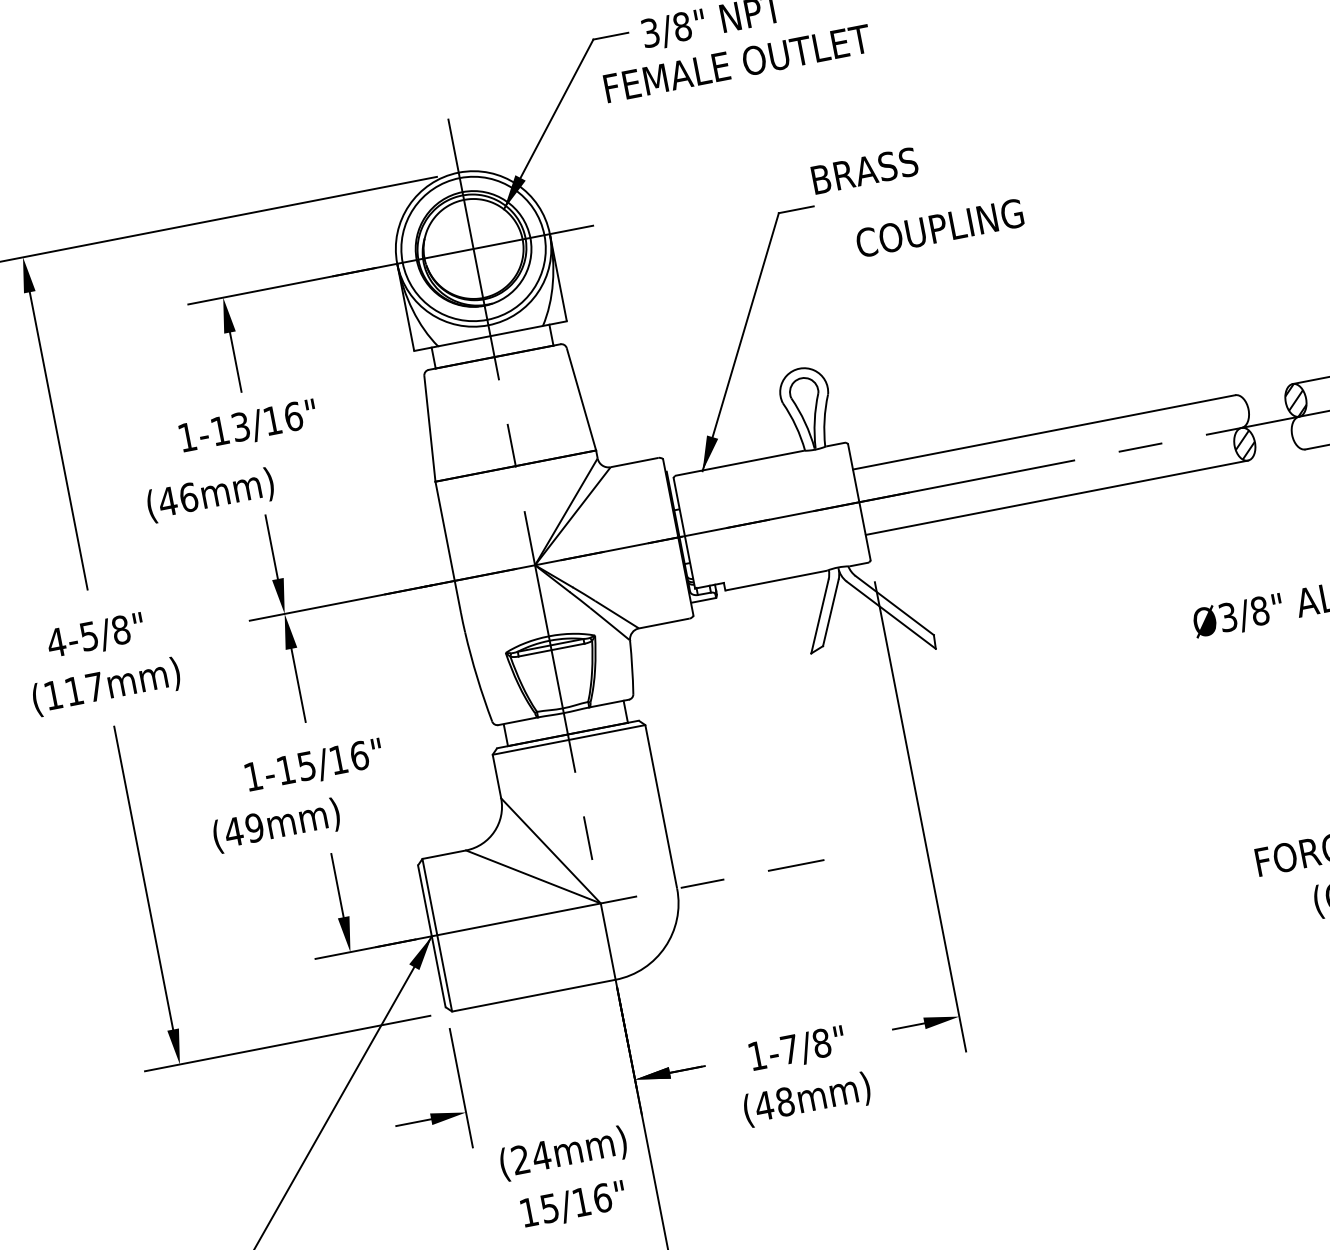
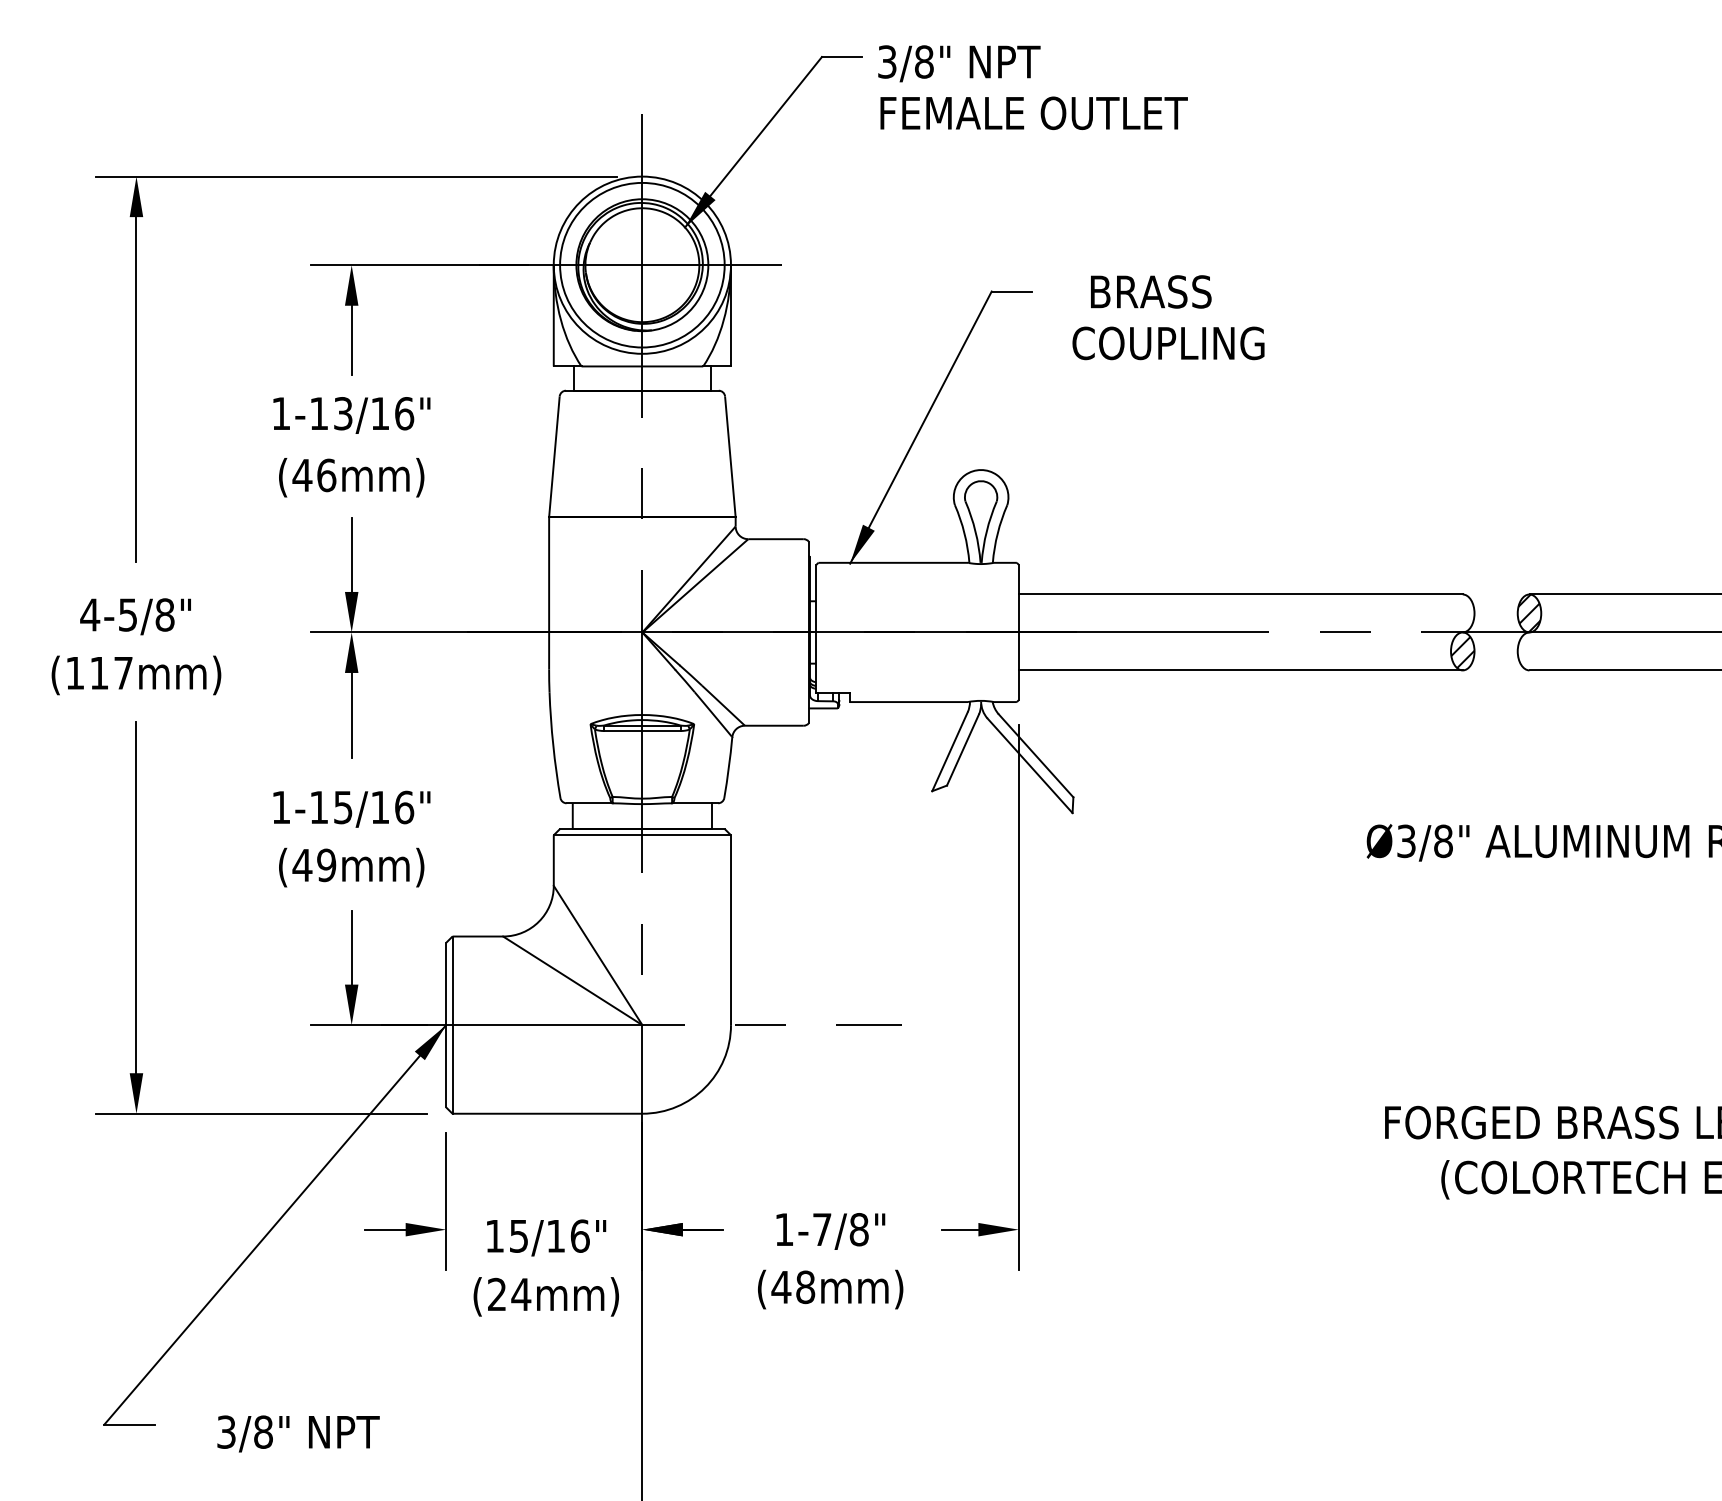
text: (736, 63) -> (1033, 112), moved
text: (865, 170) -> (1151, 291), moved
text: (210, 495) -> (351, 477), moved
text: (276, 825) -> (351, 867), moved
text: (573, 1204) -> (546, 1237), moved

